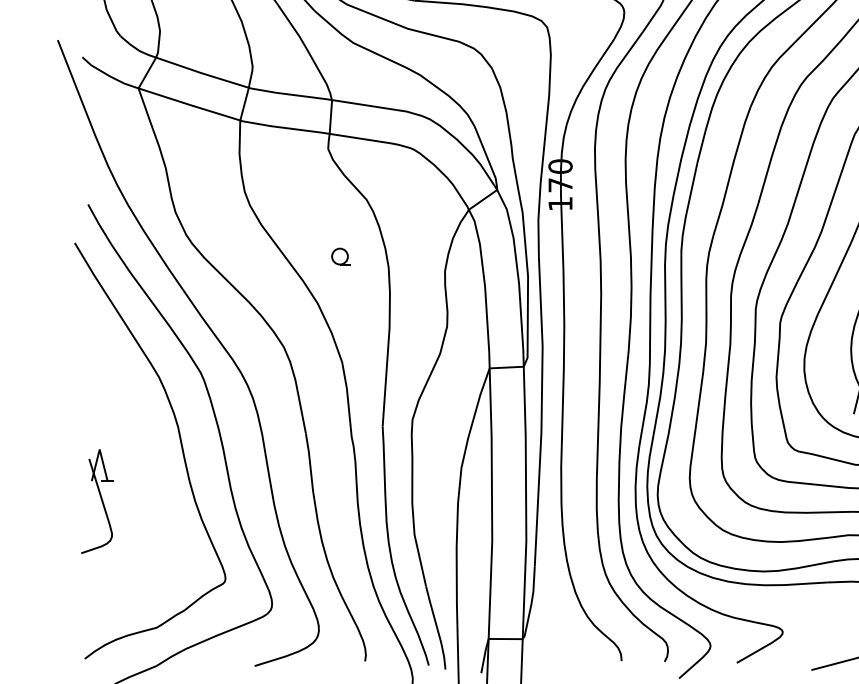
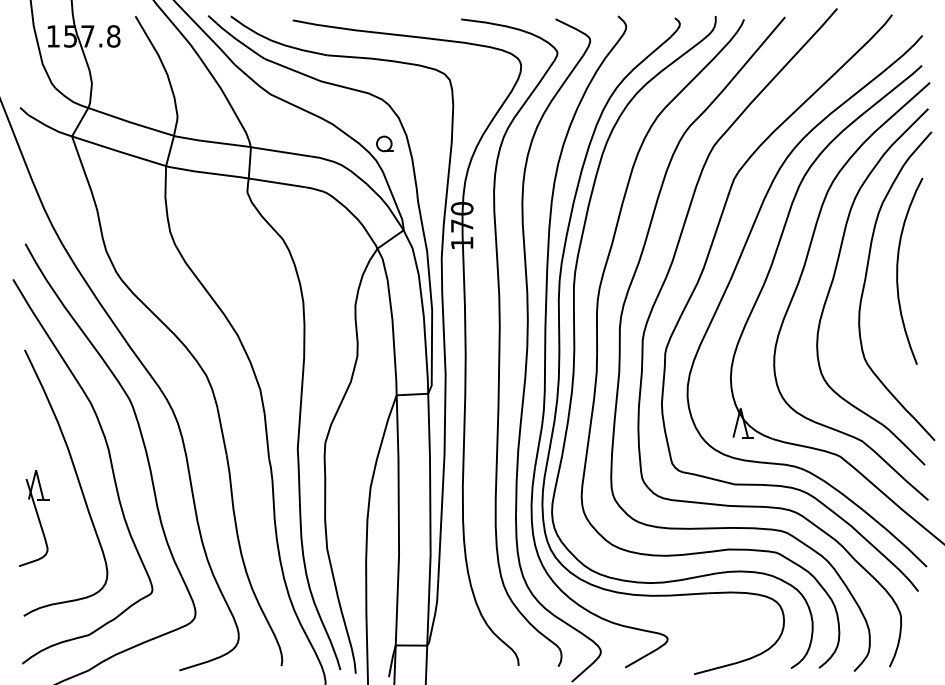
part: (340, 256) -> (384, 143), moved
curve: (143, 457) -> (76, 477), added

